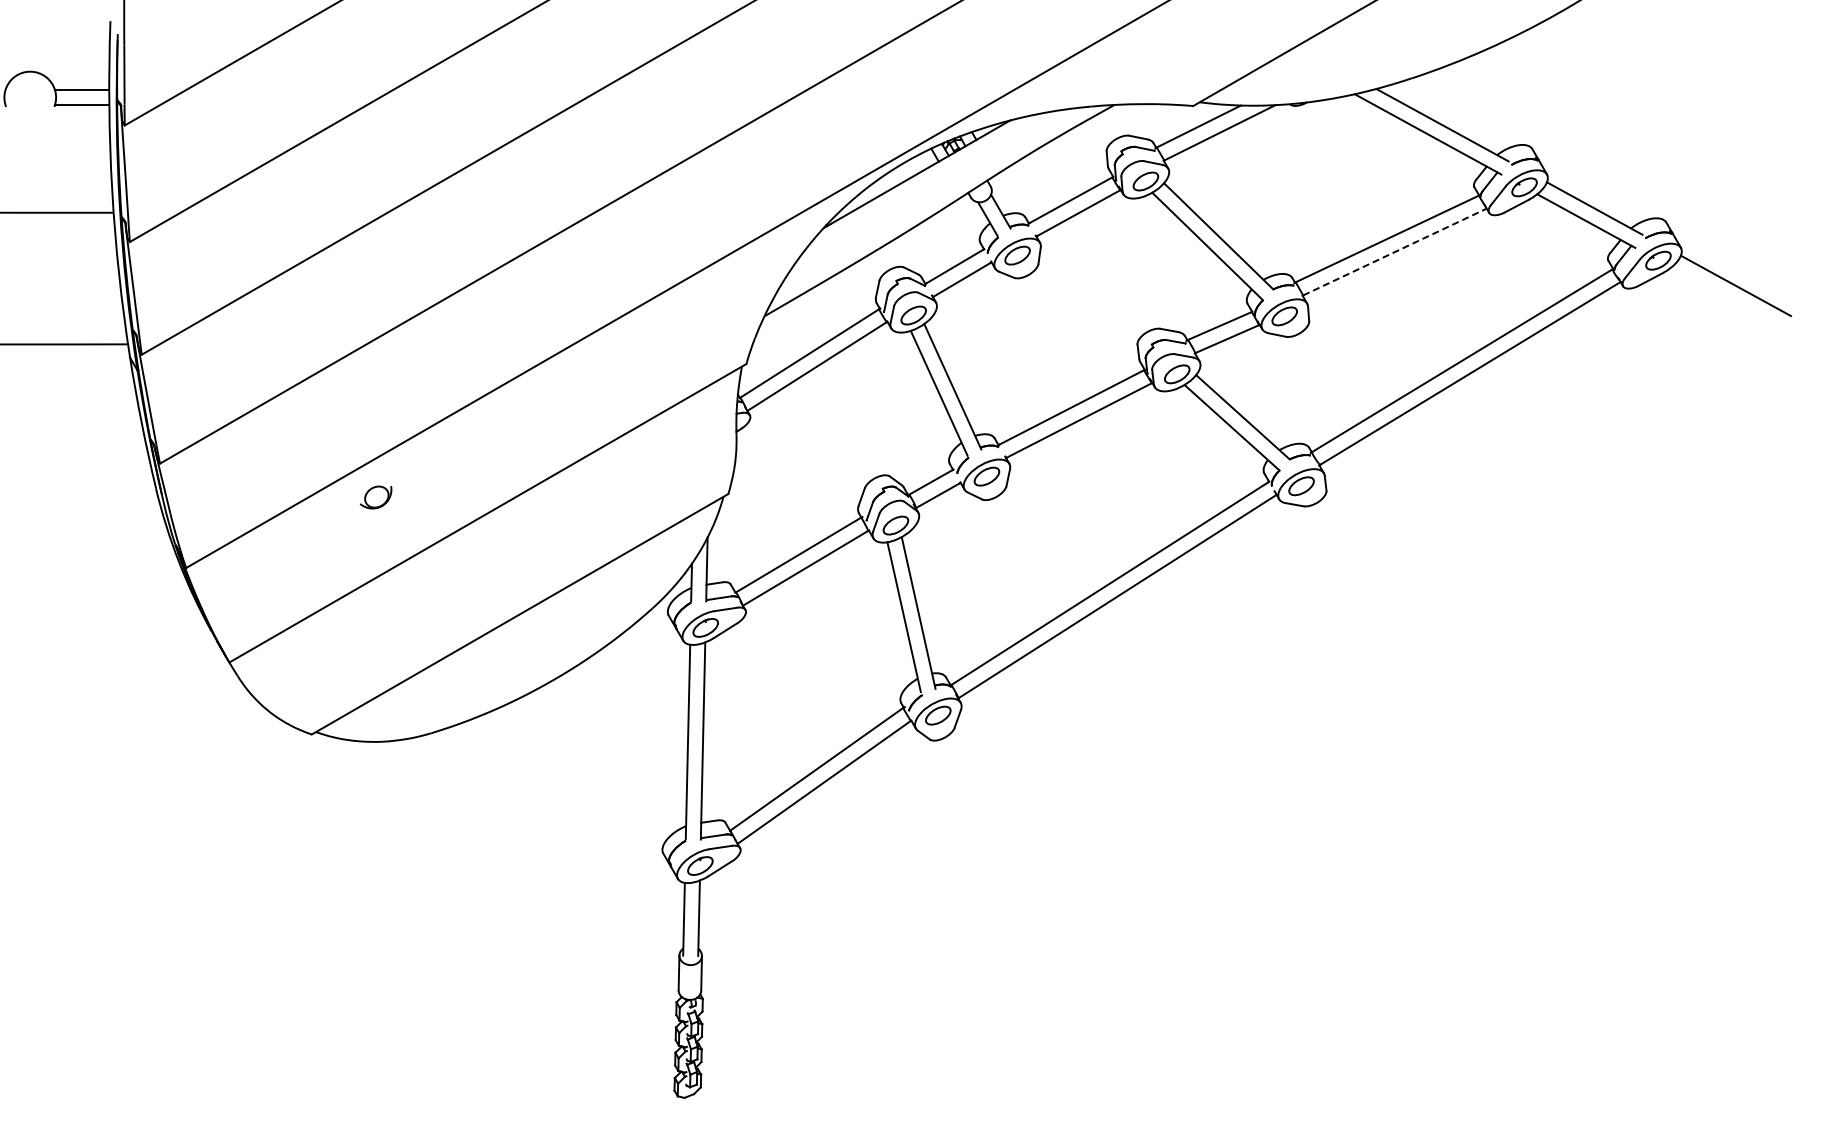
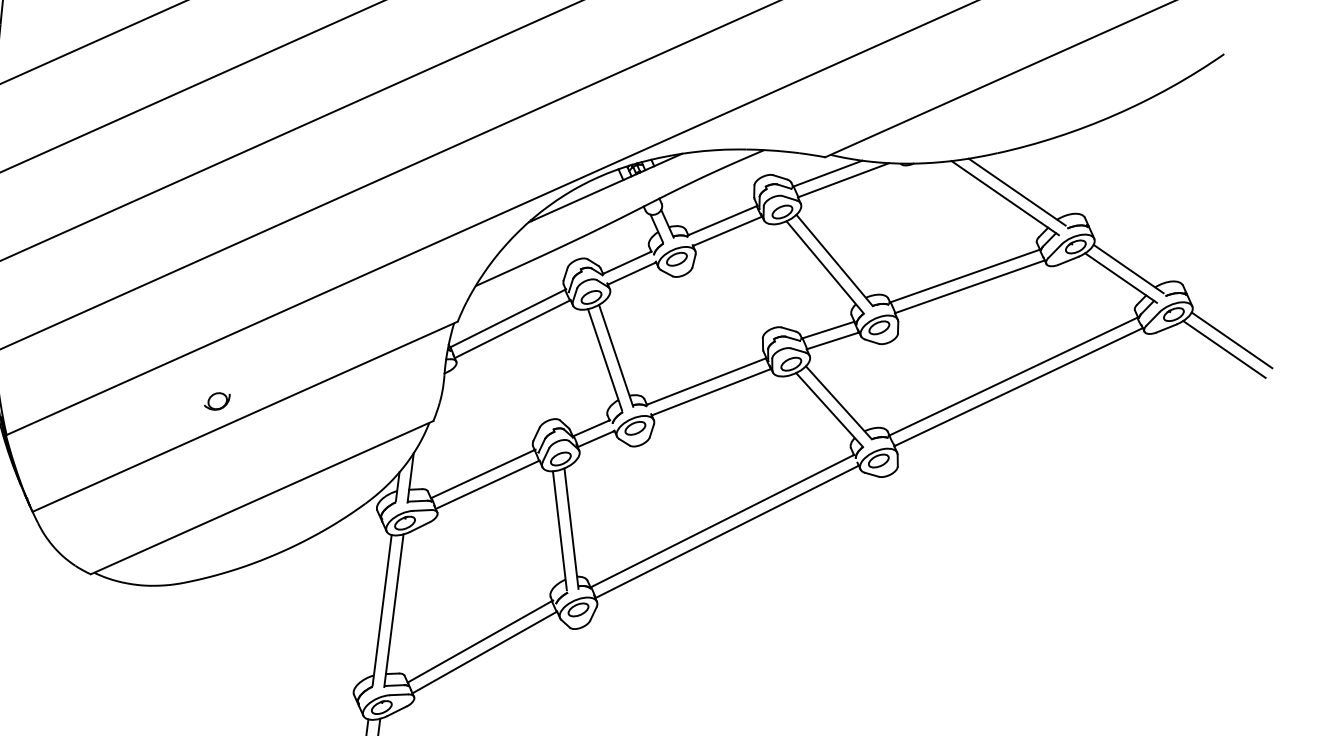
line: (1394, 252) -> (969, 287), dashed -> solid
line: (1727, 298) -> (1224, 349), added
part: (375, 497) -> (216, 401), moved

